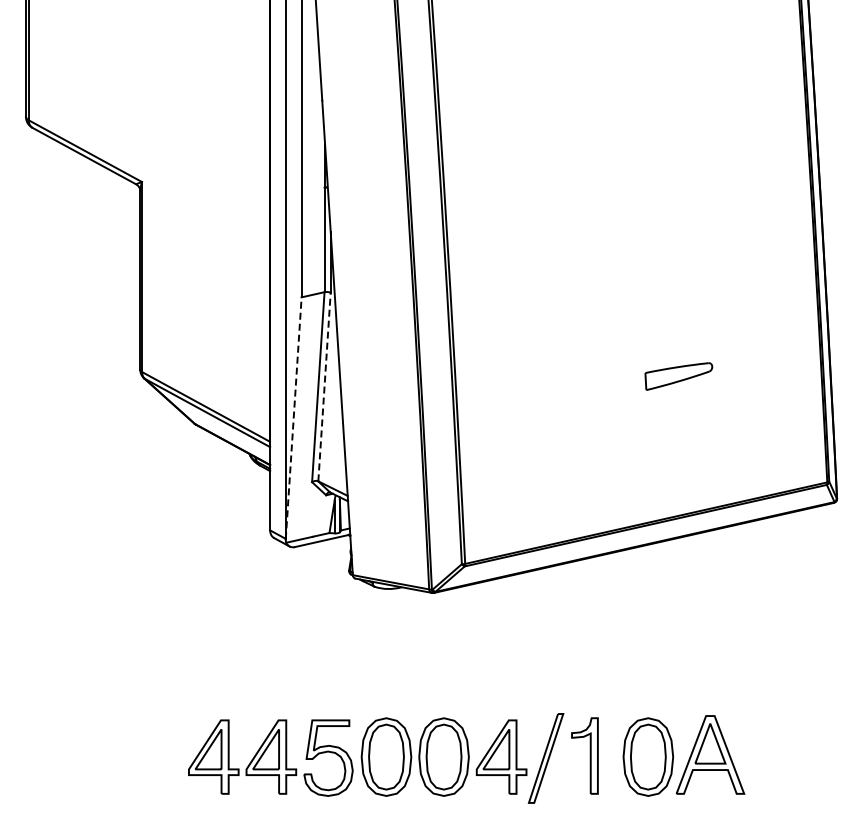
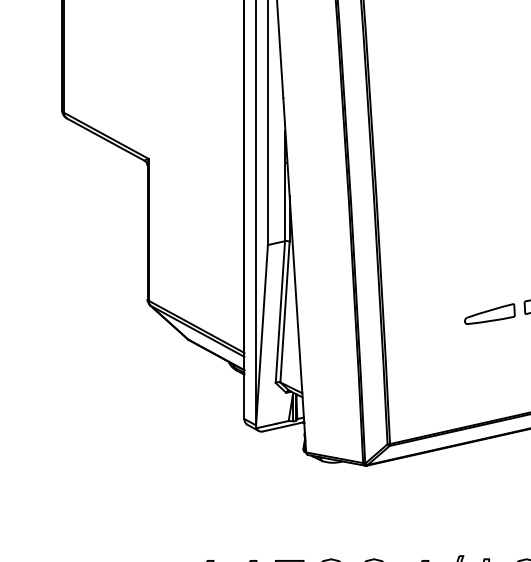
line: (324, 386) -> (285, 311), dashed -> solid
part: (598, 389) -> (489, 313), added
line: (293, 417) -> (261, 334), dashed -> solid

